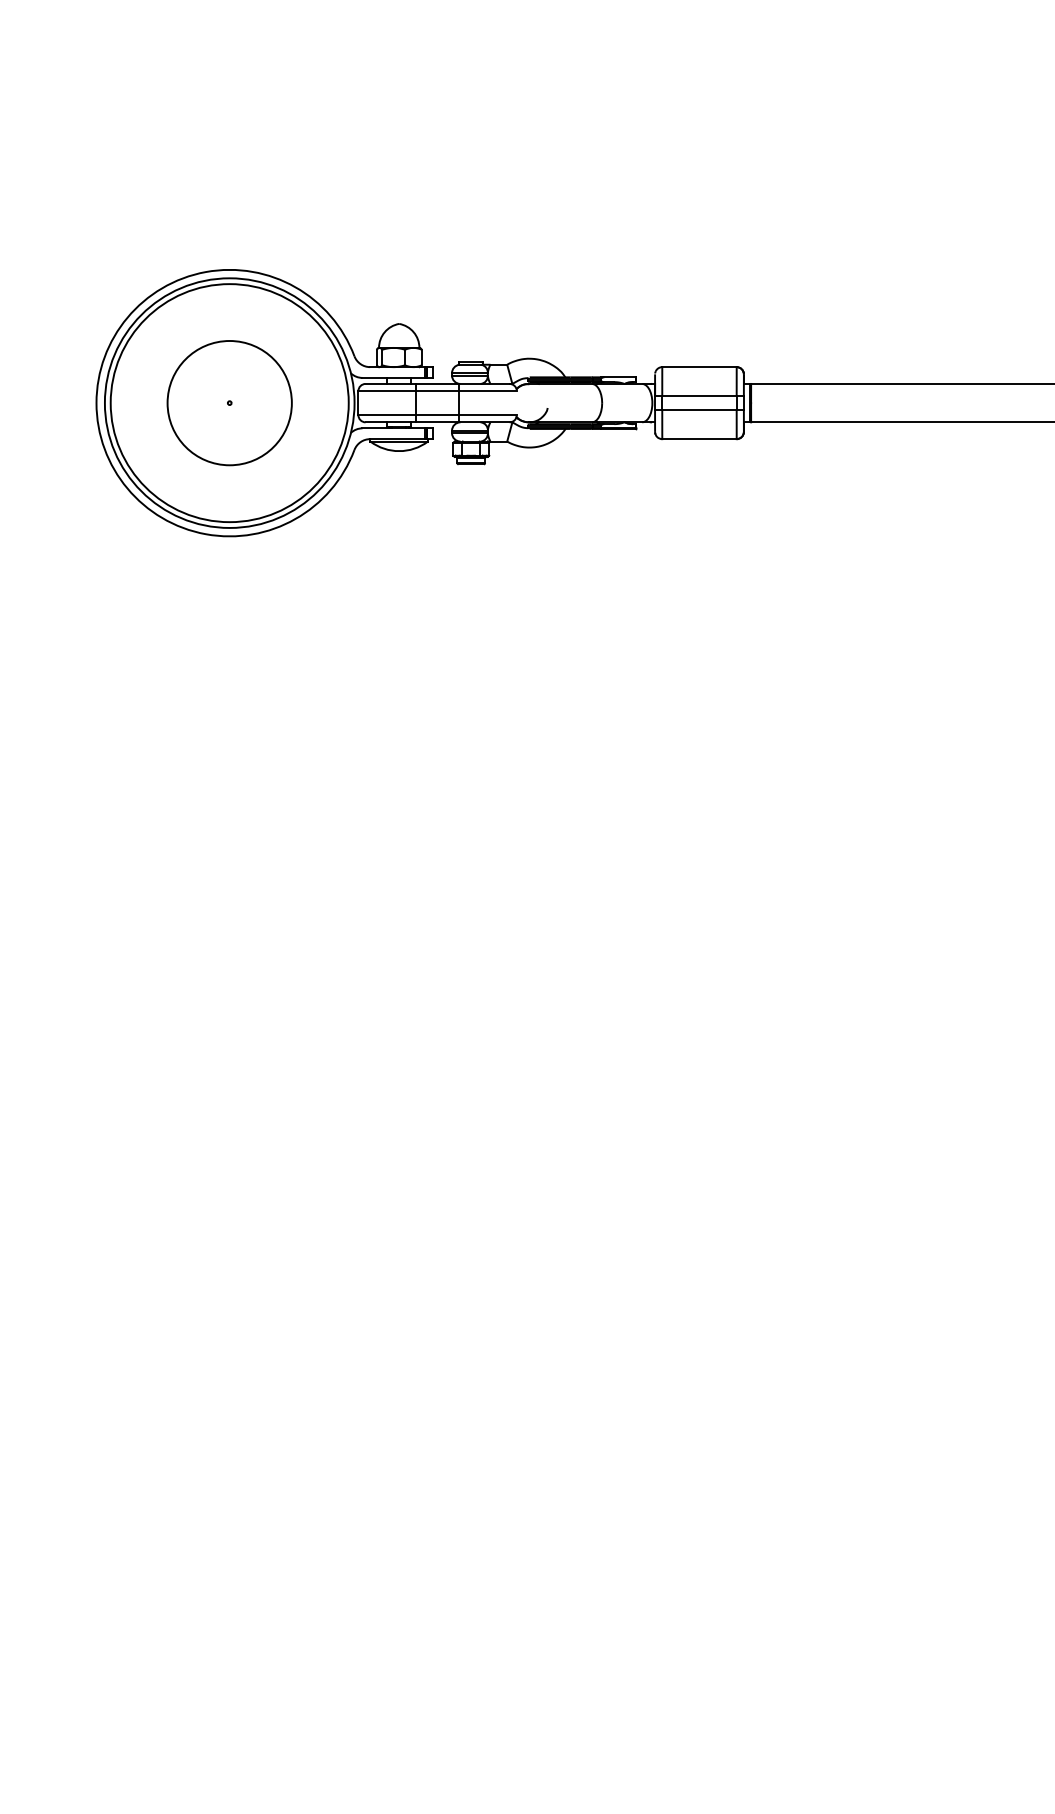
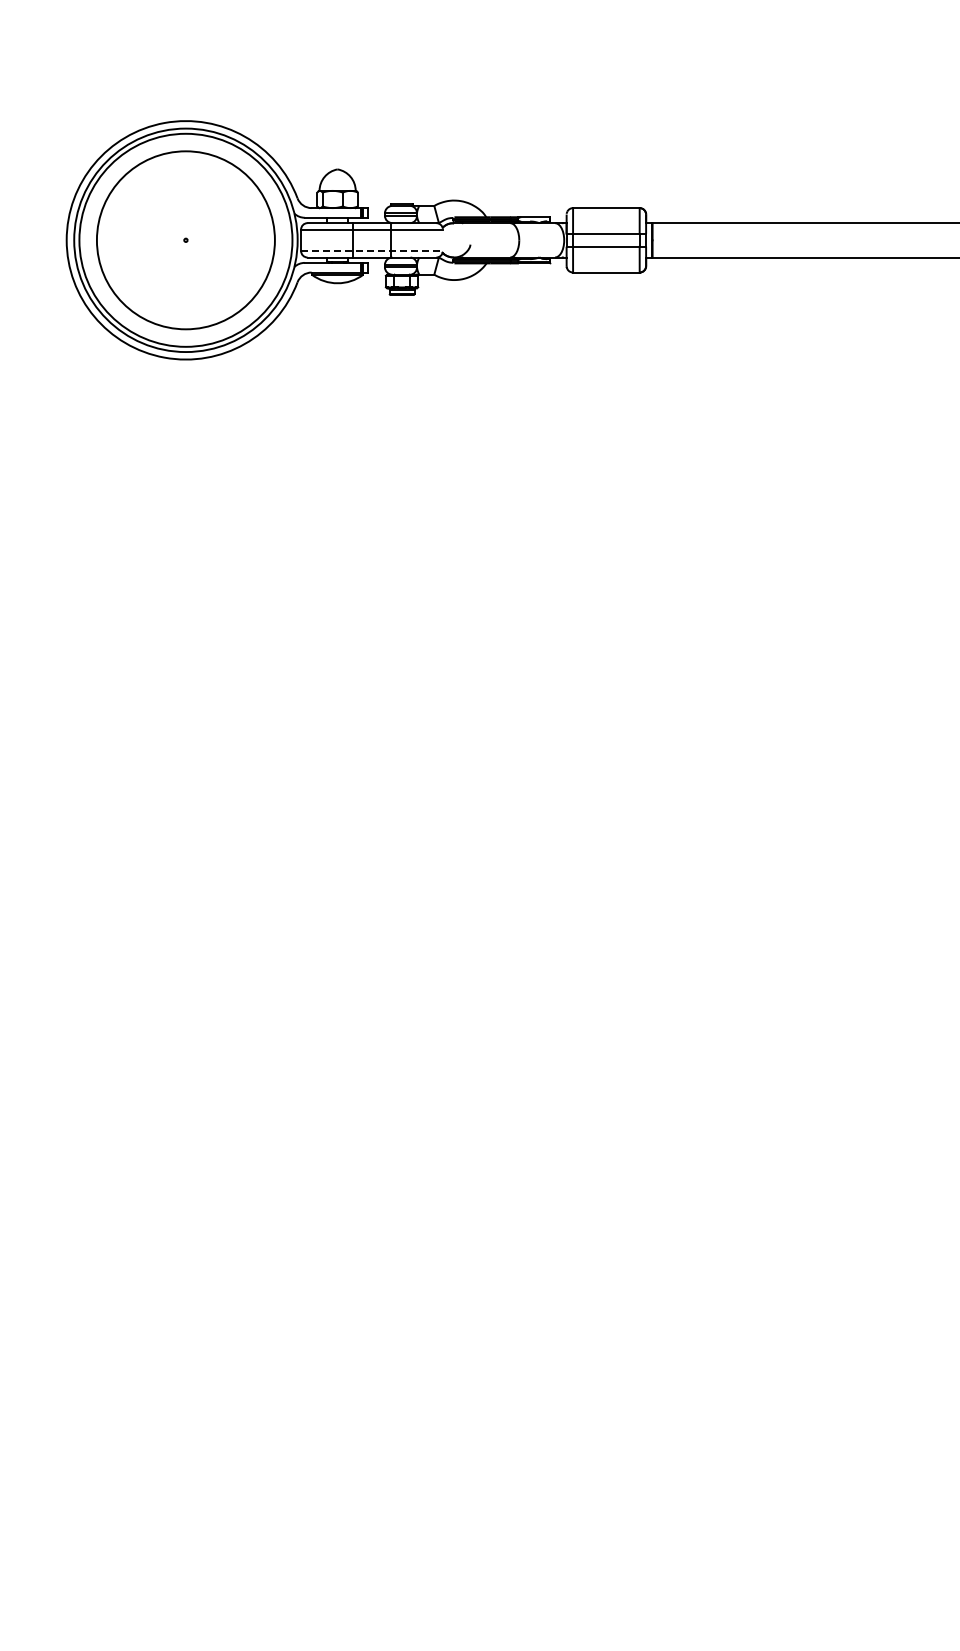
circle: (229, 402) -> (185, 239), size x1.6
line: (437, 415) -> (371, 251), solid -> dashed

